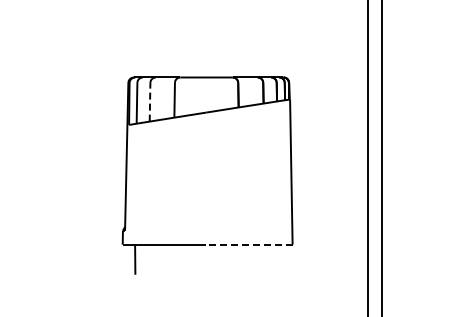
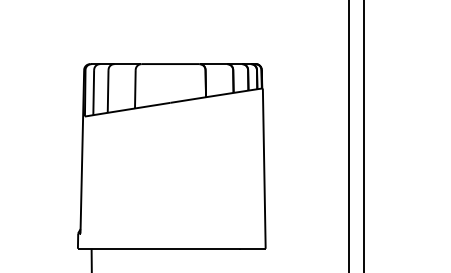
line: (150, 101) -> (108, 90), dashed -> solid
line: (249, 244) -> (218, 248), dashed -> solid

